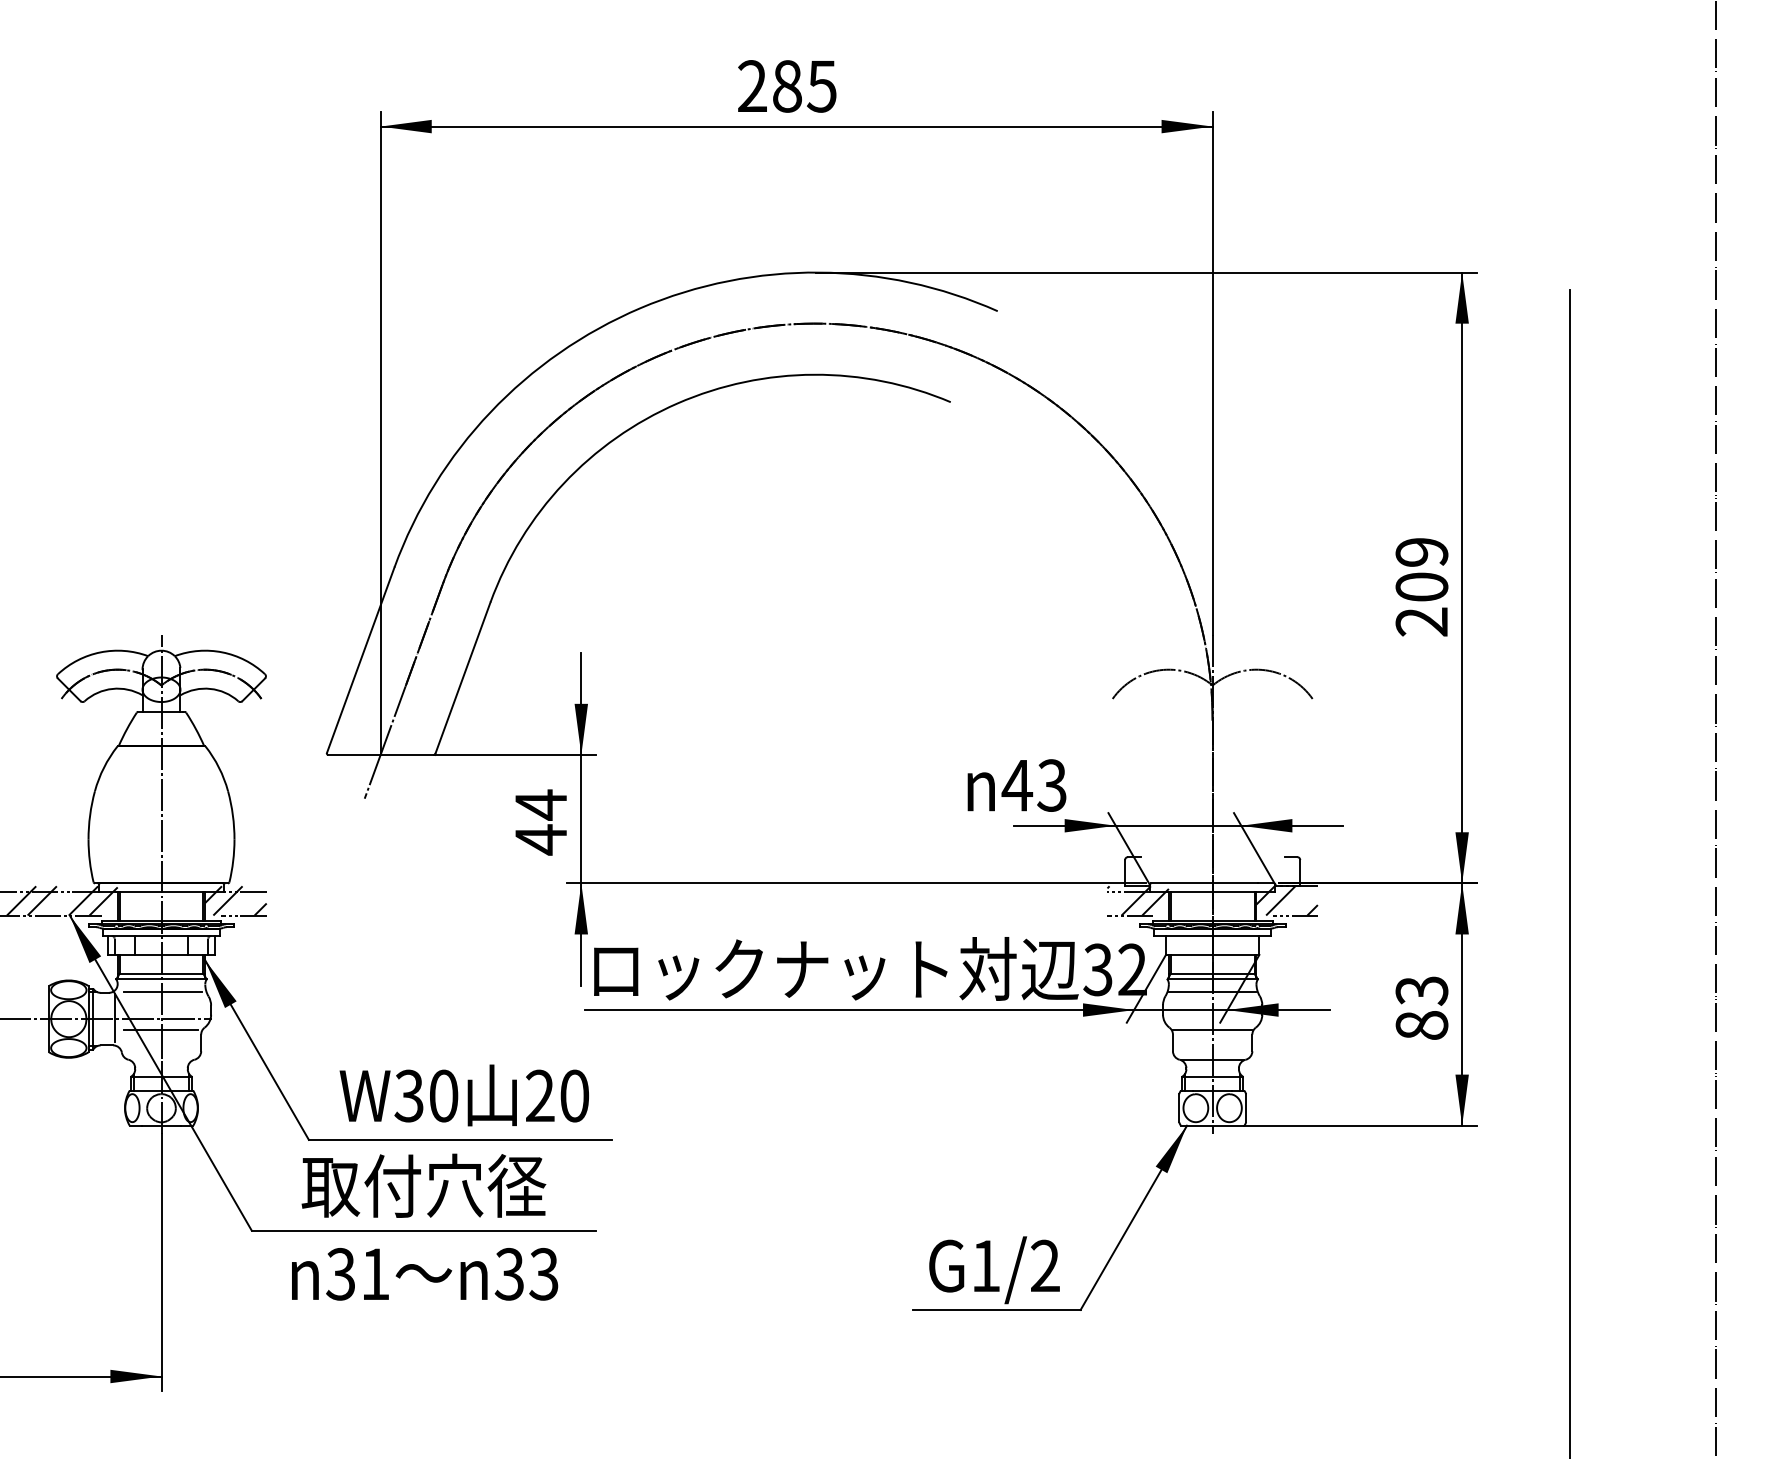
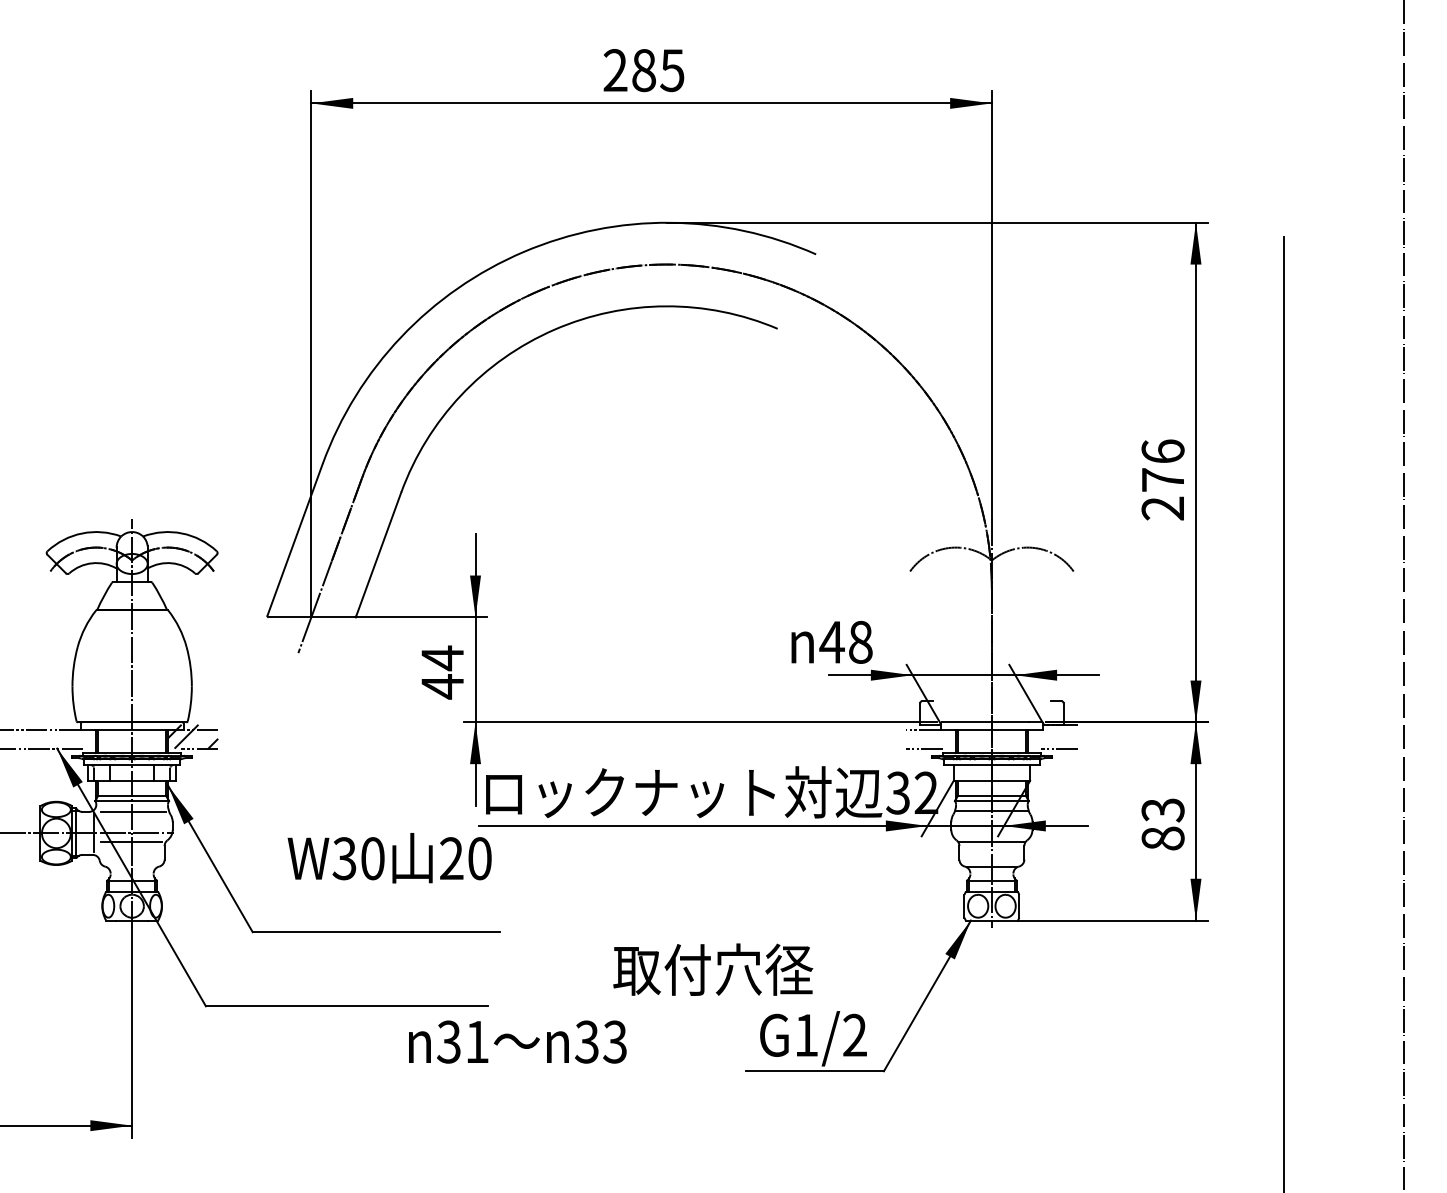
text: (1421, 569) -> (1162, 465), 209 -> 276
text: (1051, 785) -> (860, 642), 43 -> 48
hatch: (62, 900) -> (51, 736), removed
hatch: (1137, 900) -> (930, 736), removed
hatch: (1286, 900) -> (1052, 736), removed
text: (463, 1095) -> (388, 858), moved
text: (423, 1185) -> (712, 969), moved
text: (425, 1274) -> (518, 1042), moved

